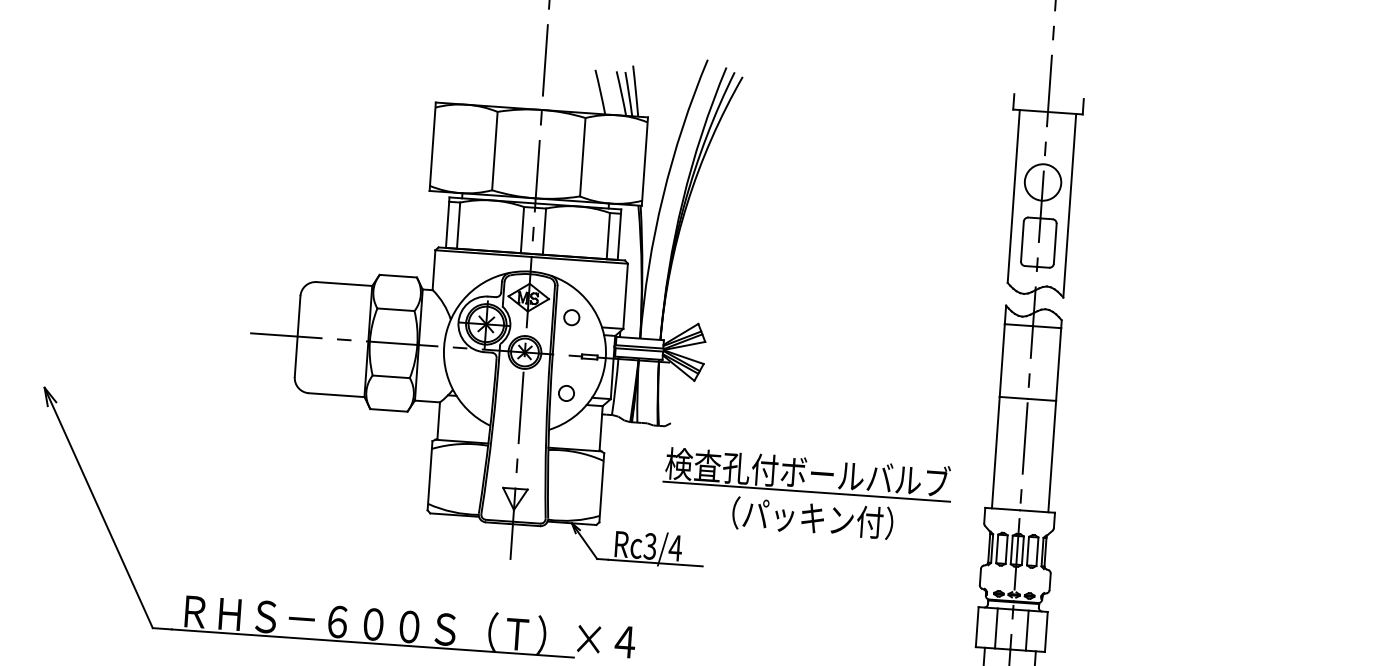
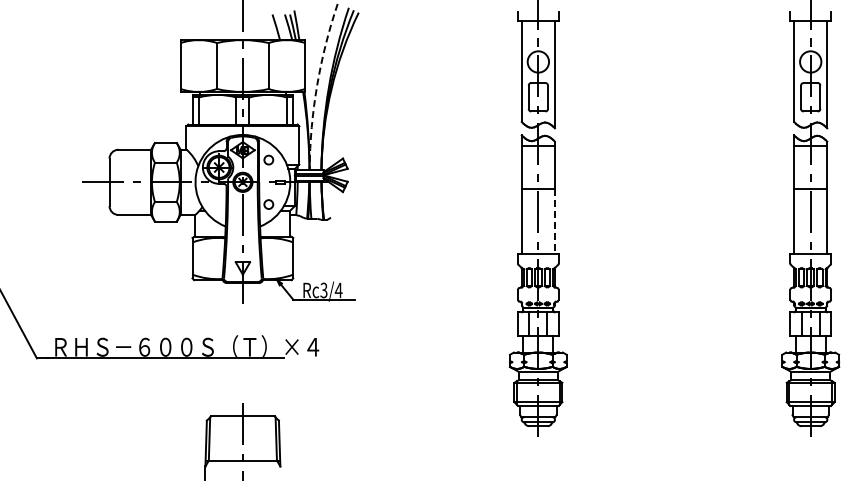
arc: (663, 196) -> (317, 85), solid -> dashed
line: (1051, 456) -> (554, 221), solid -> dashed
part: (805, 494) -> (412, 253), removed

